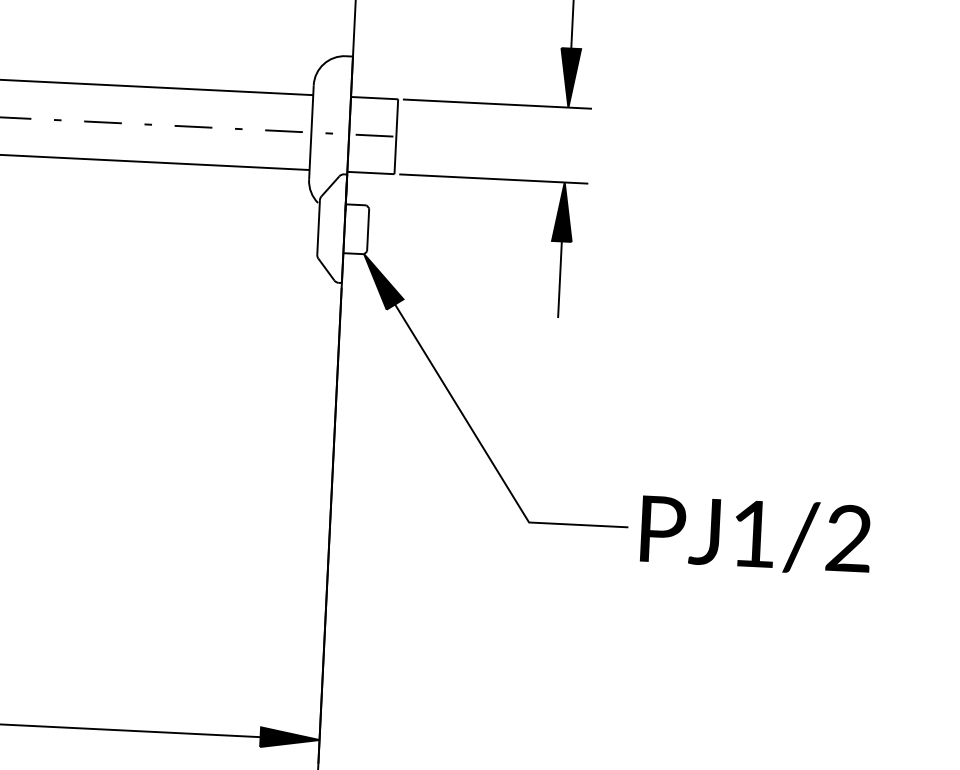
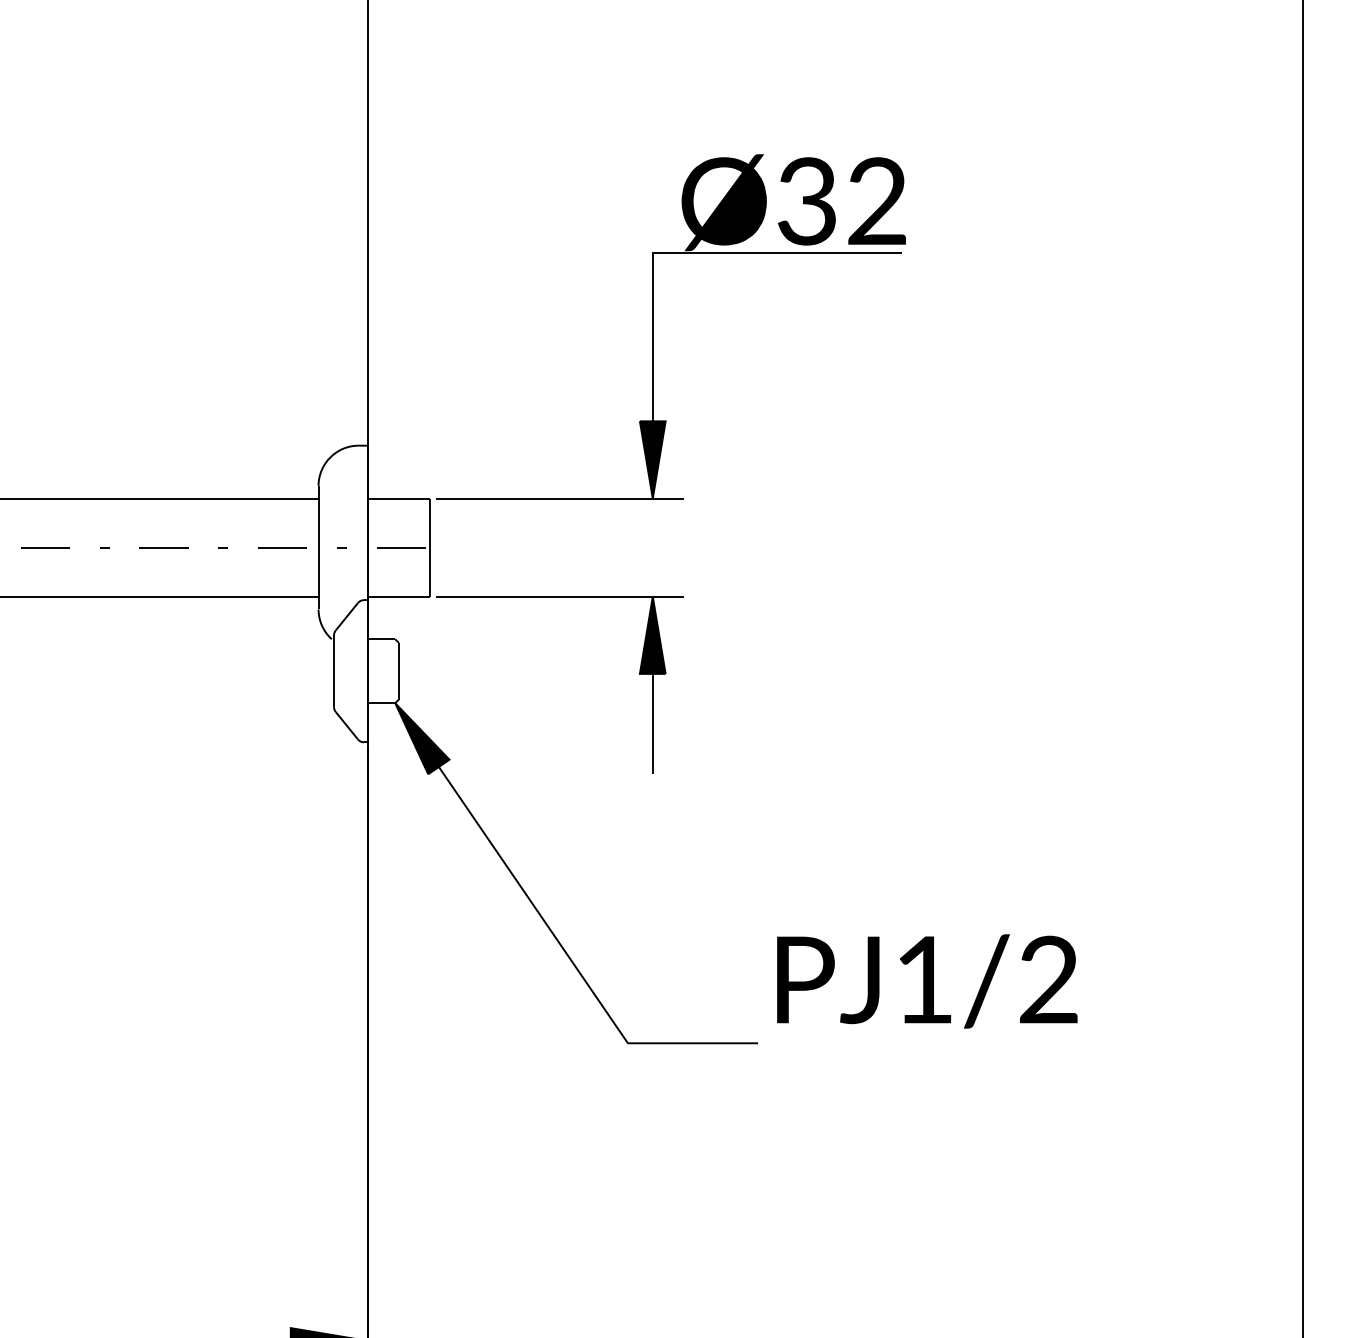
text: (756, 535) -> (927, 981), moved

